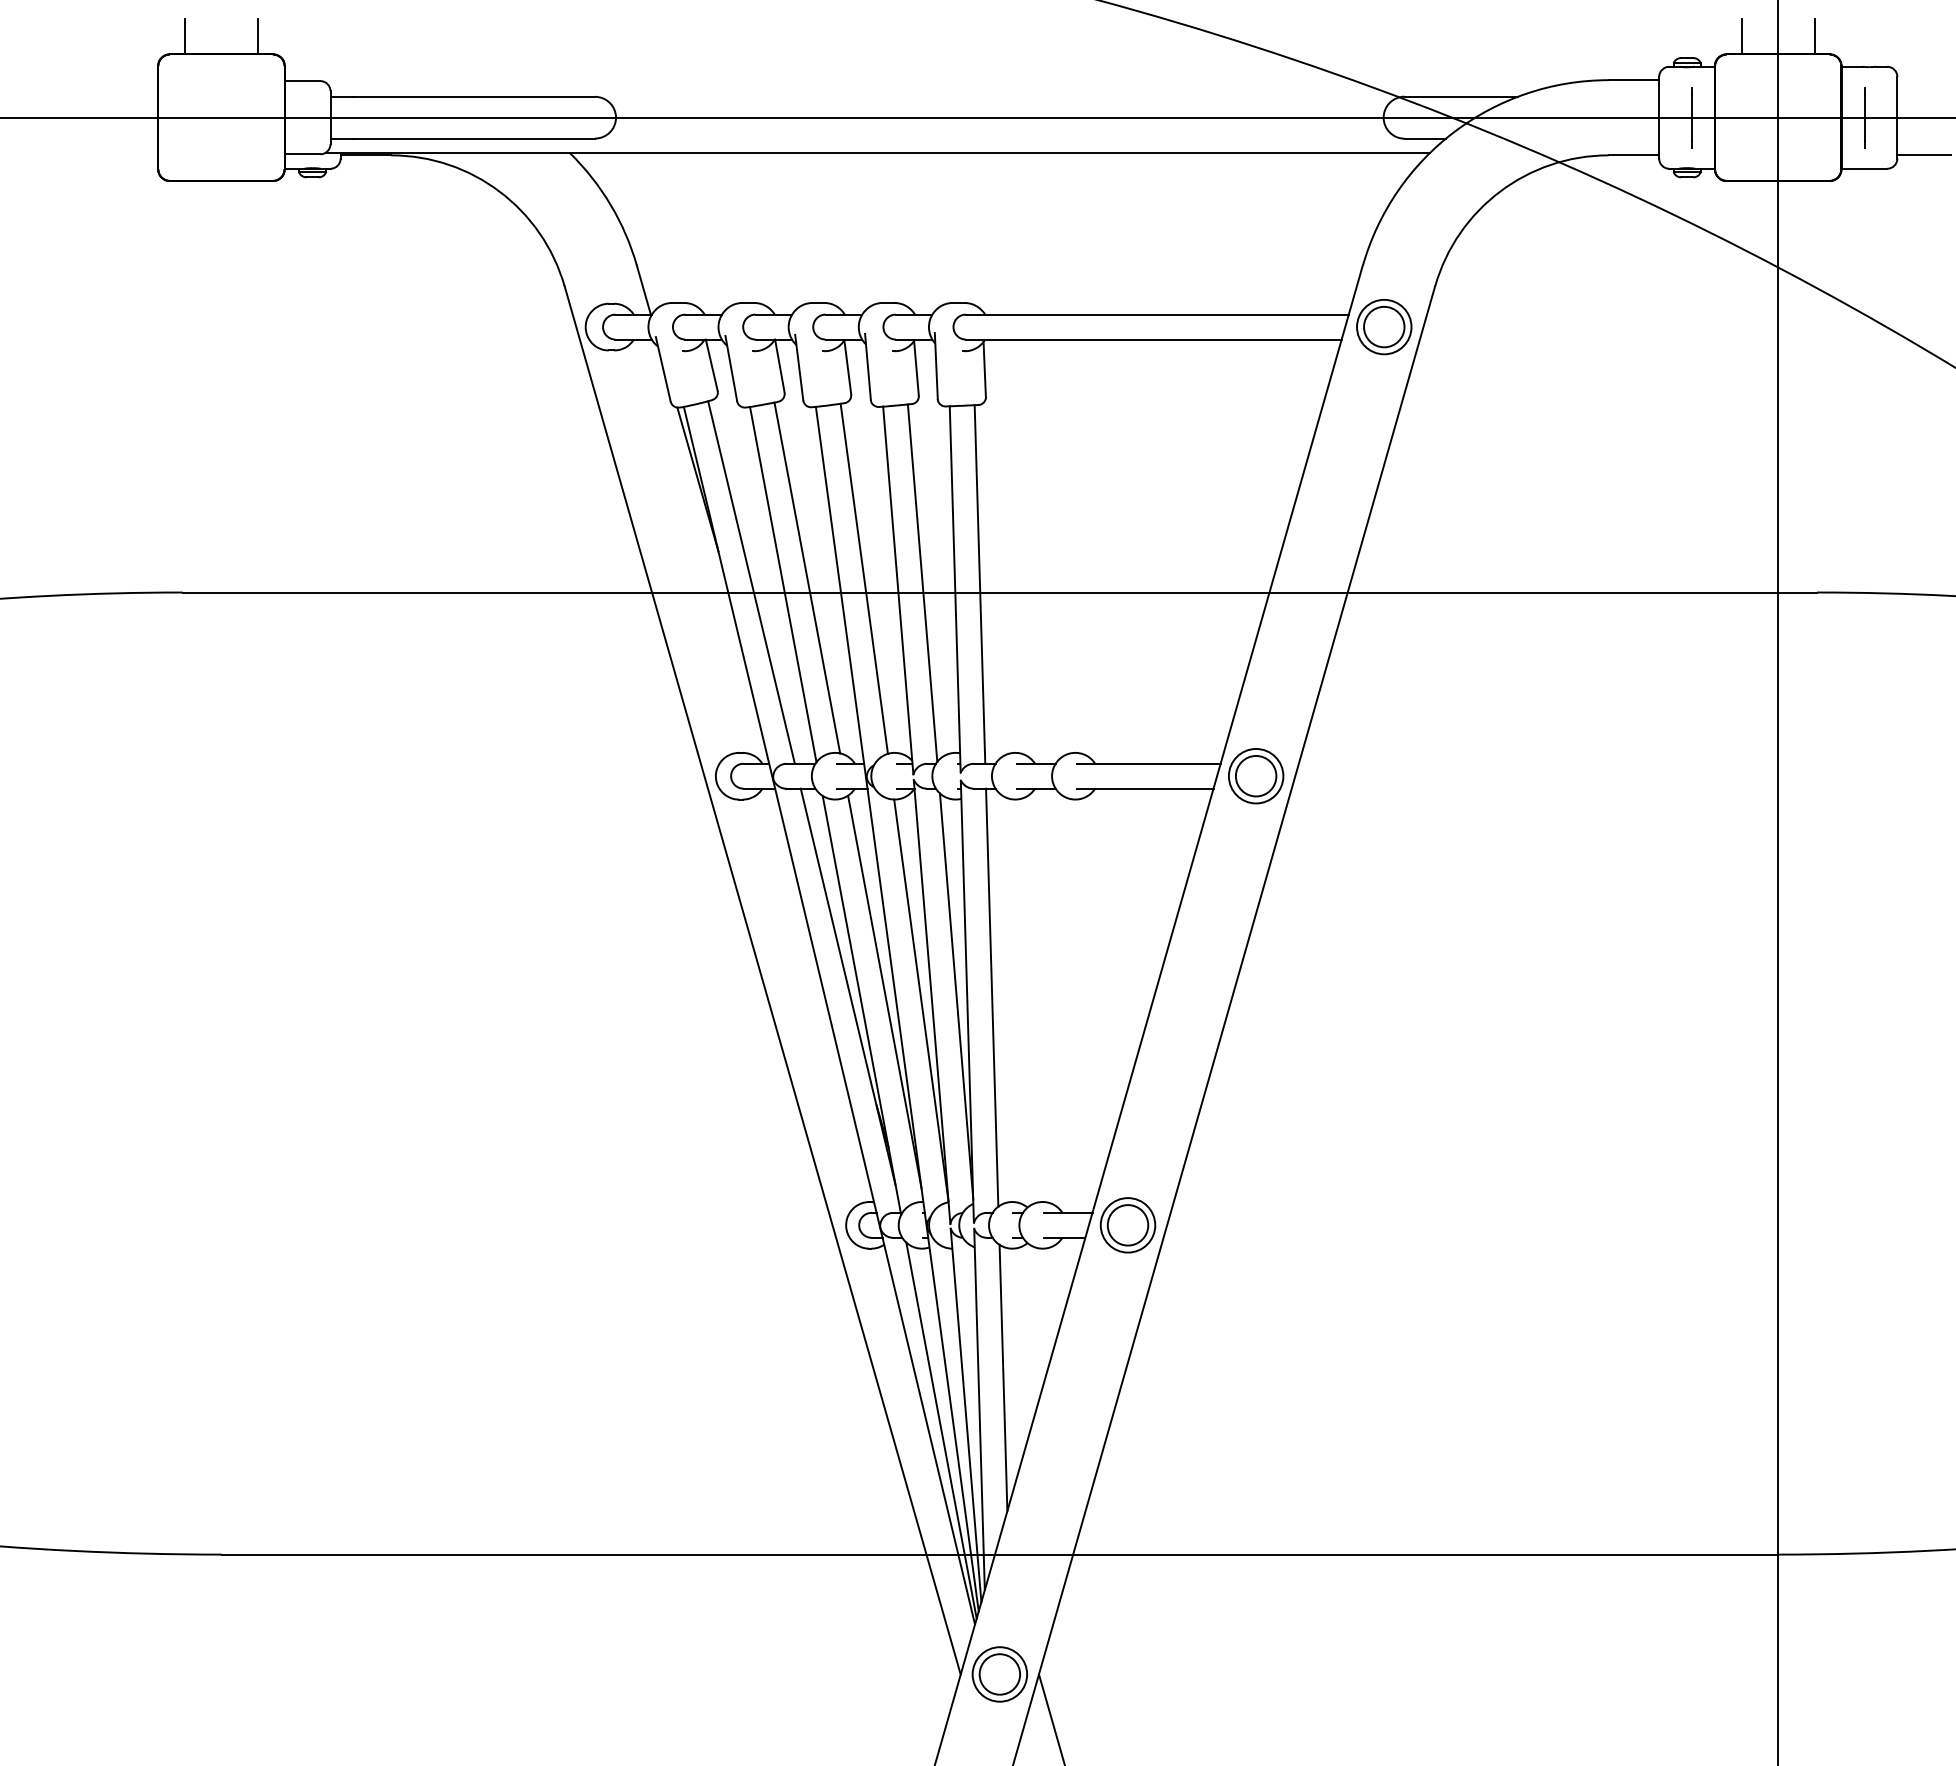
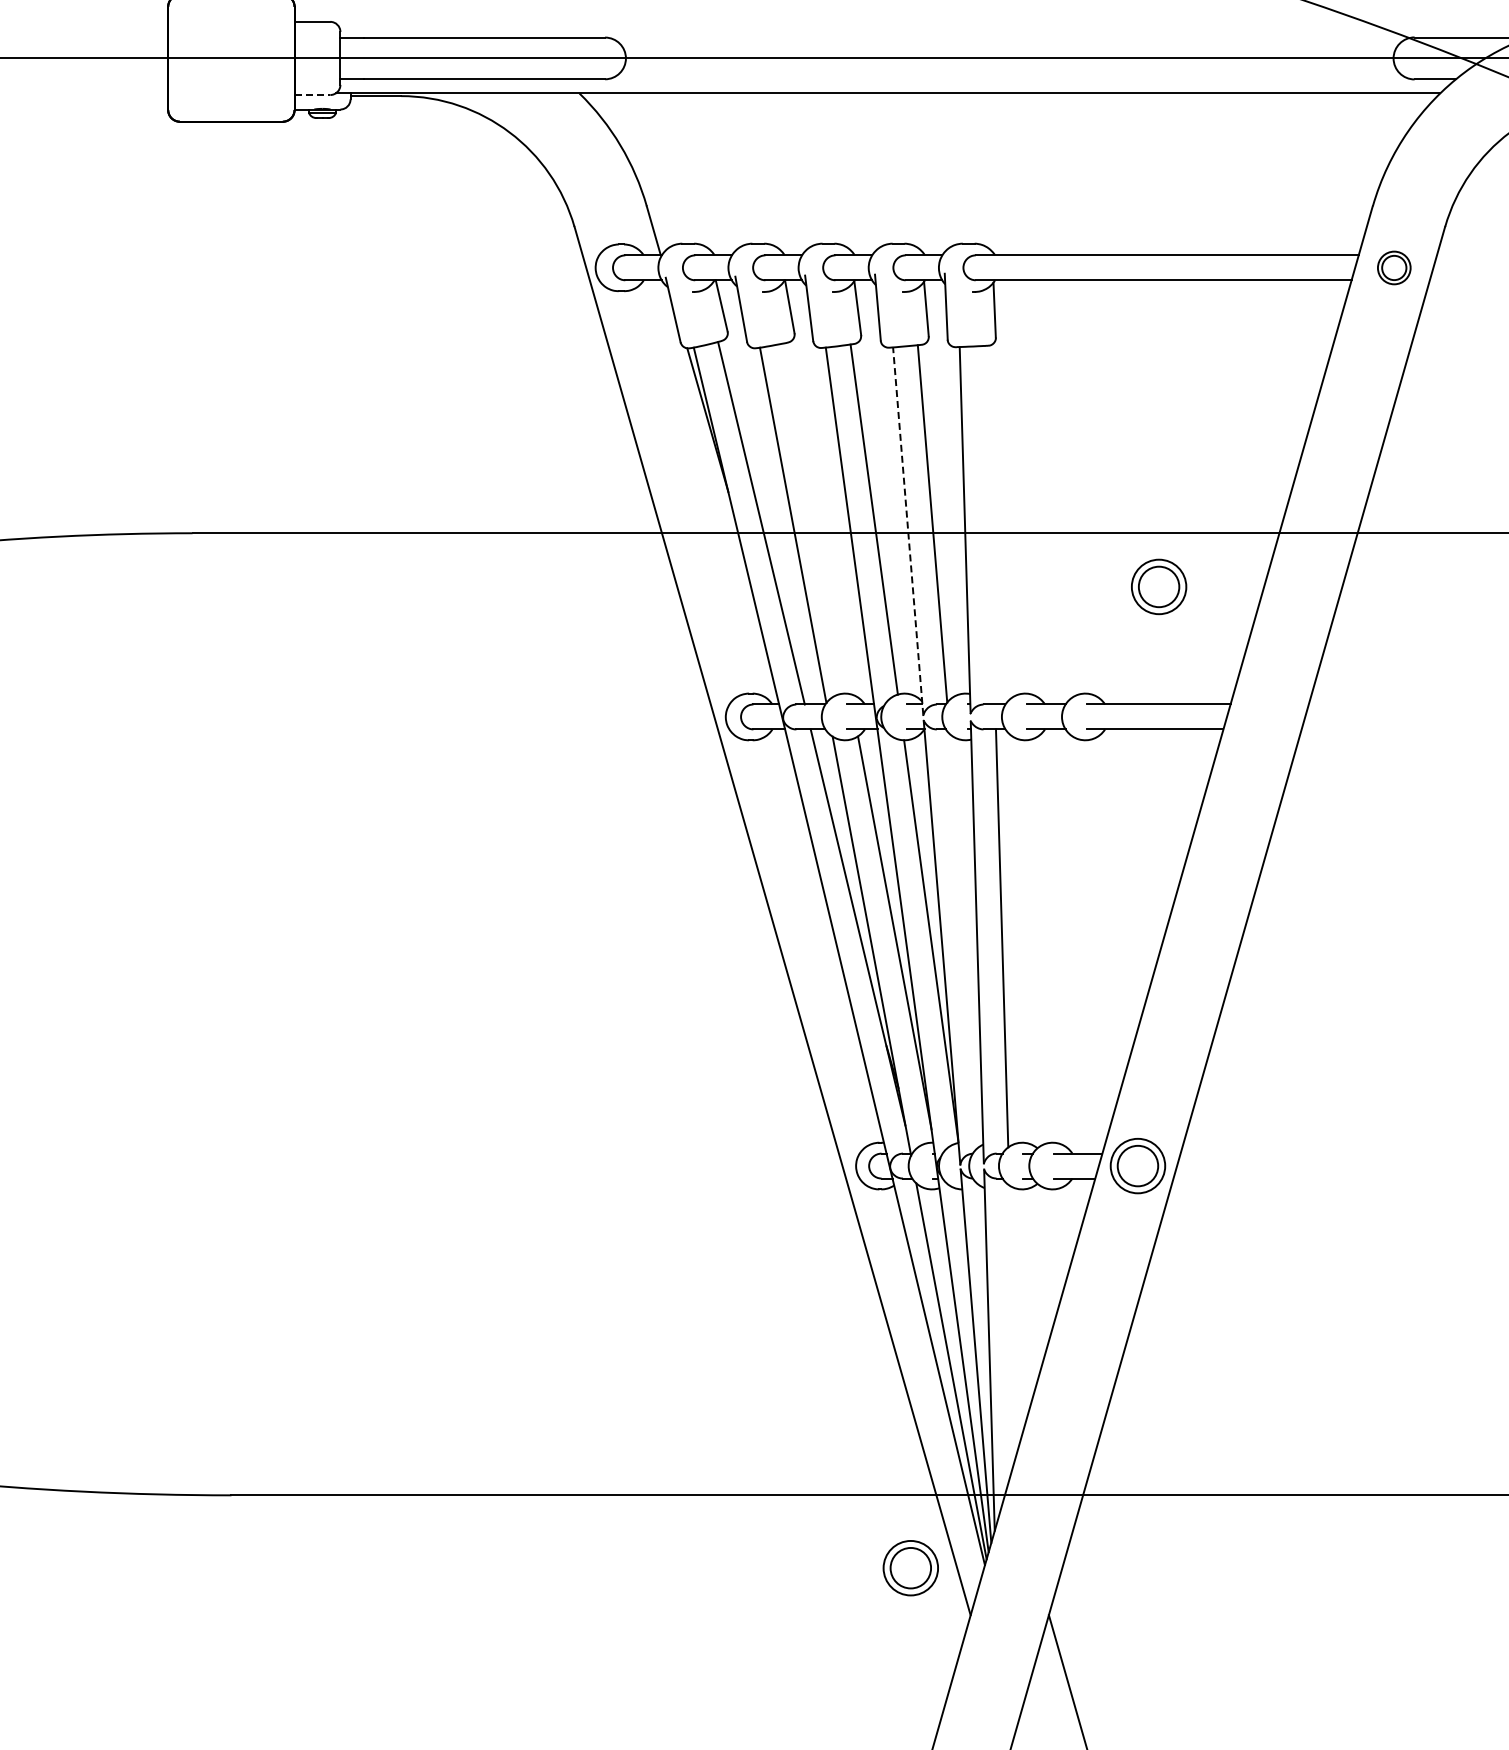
line: (302, 154) -> (312, 95), solid -> dashed
part: (1384, 327) -> (1394, 268), size x0.6
line: (807, 577) -> (817, 518), removed
line: (979, 584) -> (989, 525), removed
line: (898, 589) -> (908, 530), solid -> dashed
part: (1256, 776) -> (1159, 587), moved
line: (956, 996) -> (966, 937), removed
line: (1003, 1377) -> (1013, 1318), removed
part: (999, 1674) -> (910, 1568), moved

